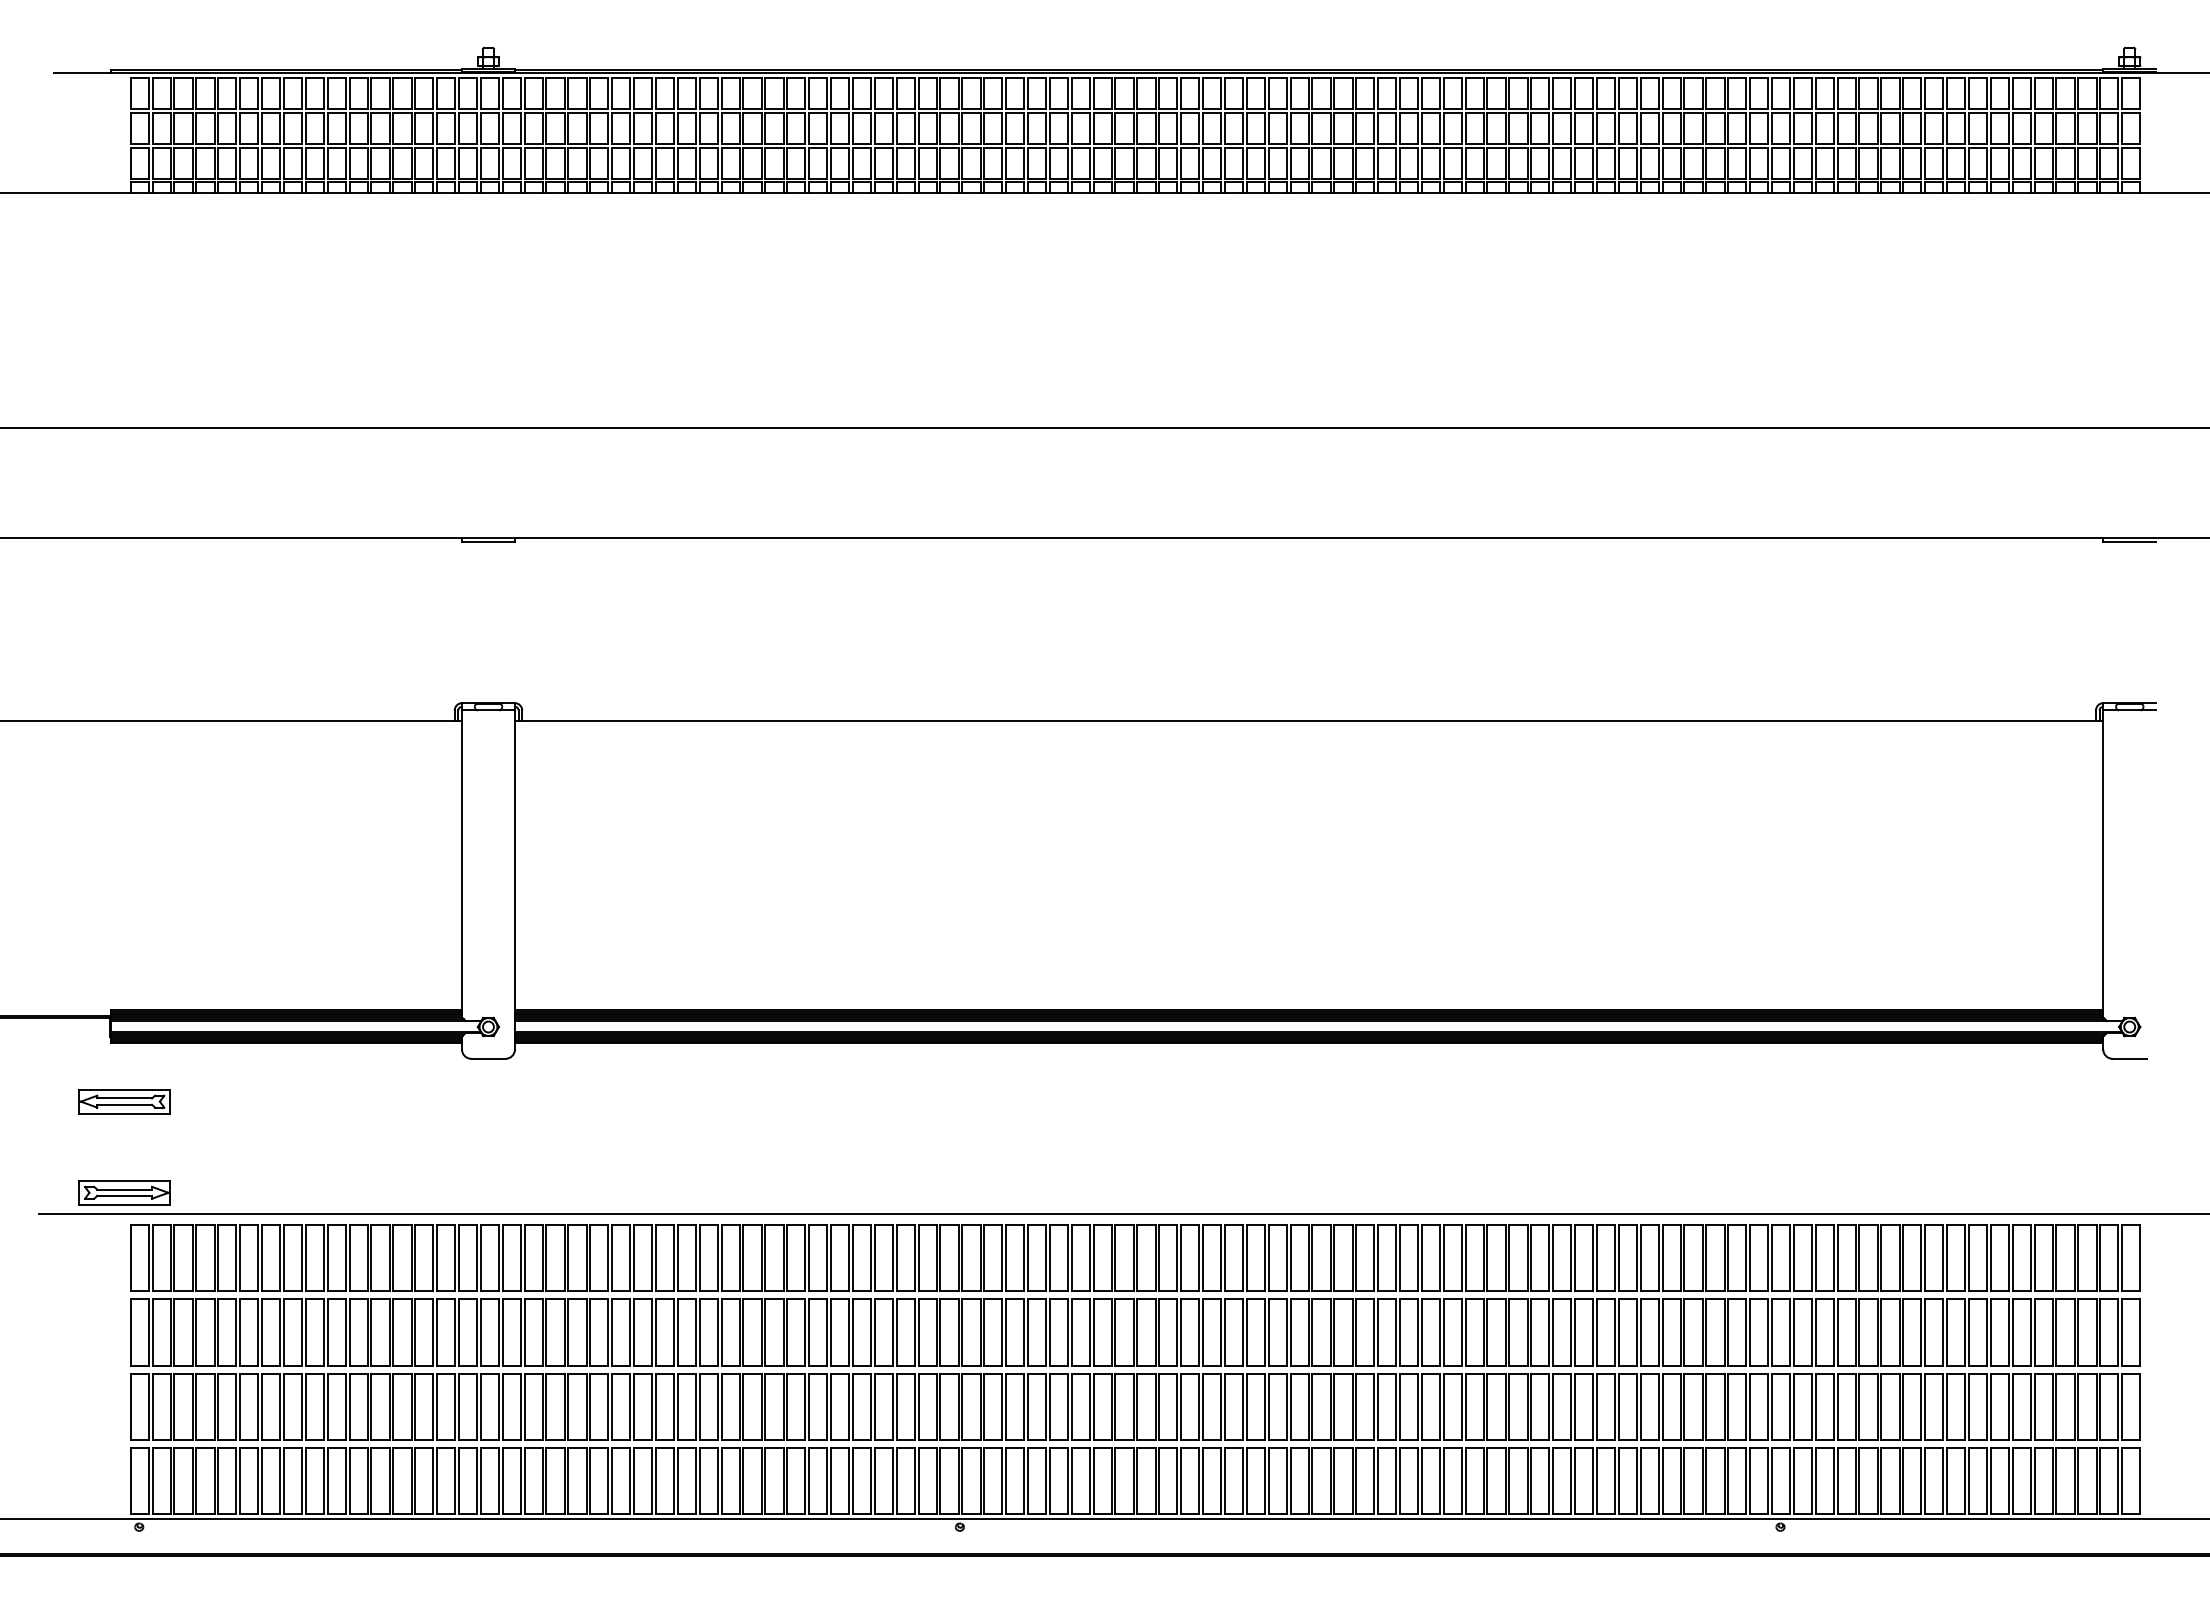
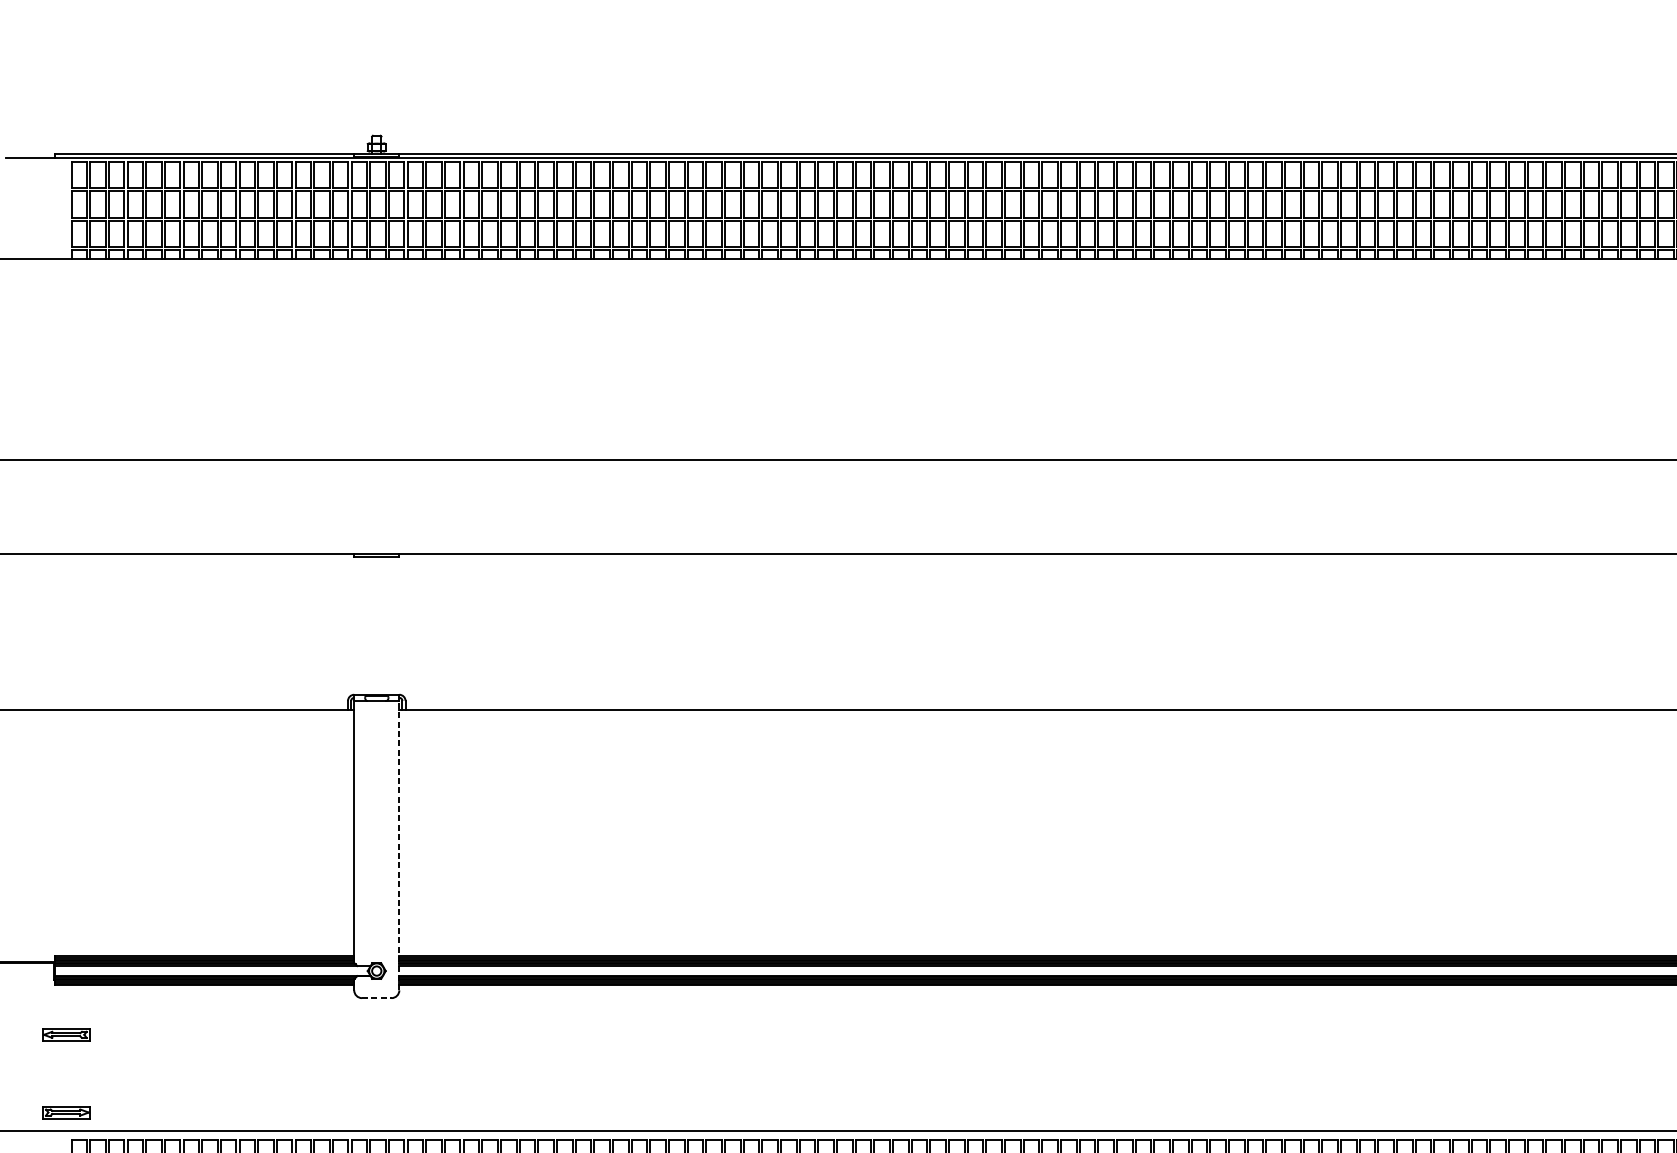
line: (514, 880) -> (398, 846), solid -> dashed
line: (488, 1058) -> (376, 997), solid -> dashed
part: (124, 1101) -> (66, 1034), size x0.6
part: (124, 1192) -> (66, 1112), size x0.6

